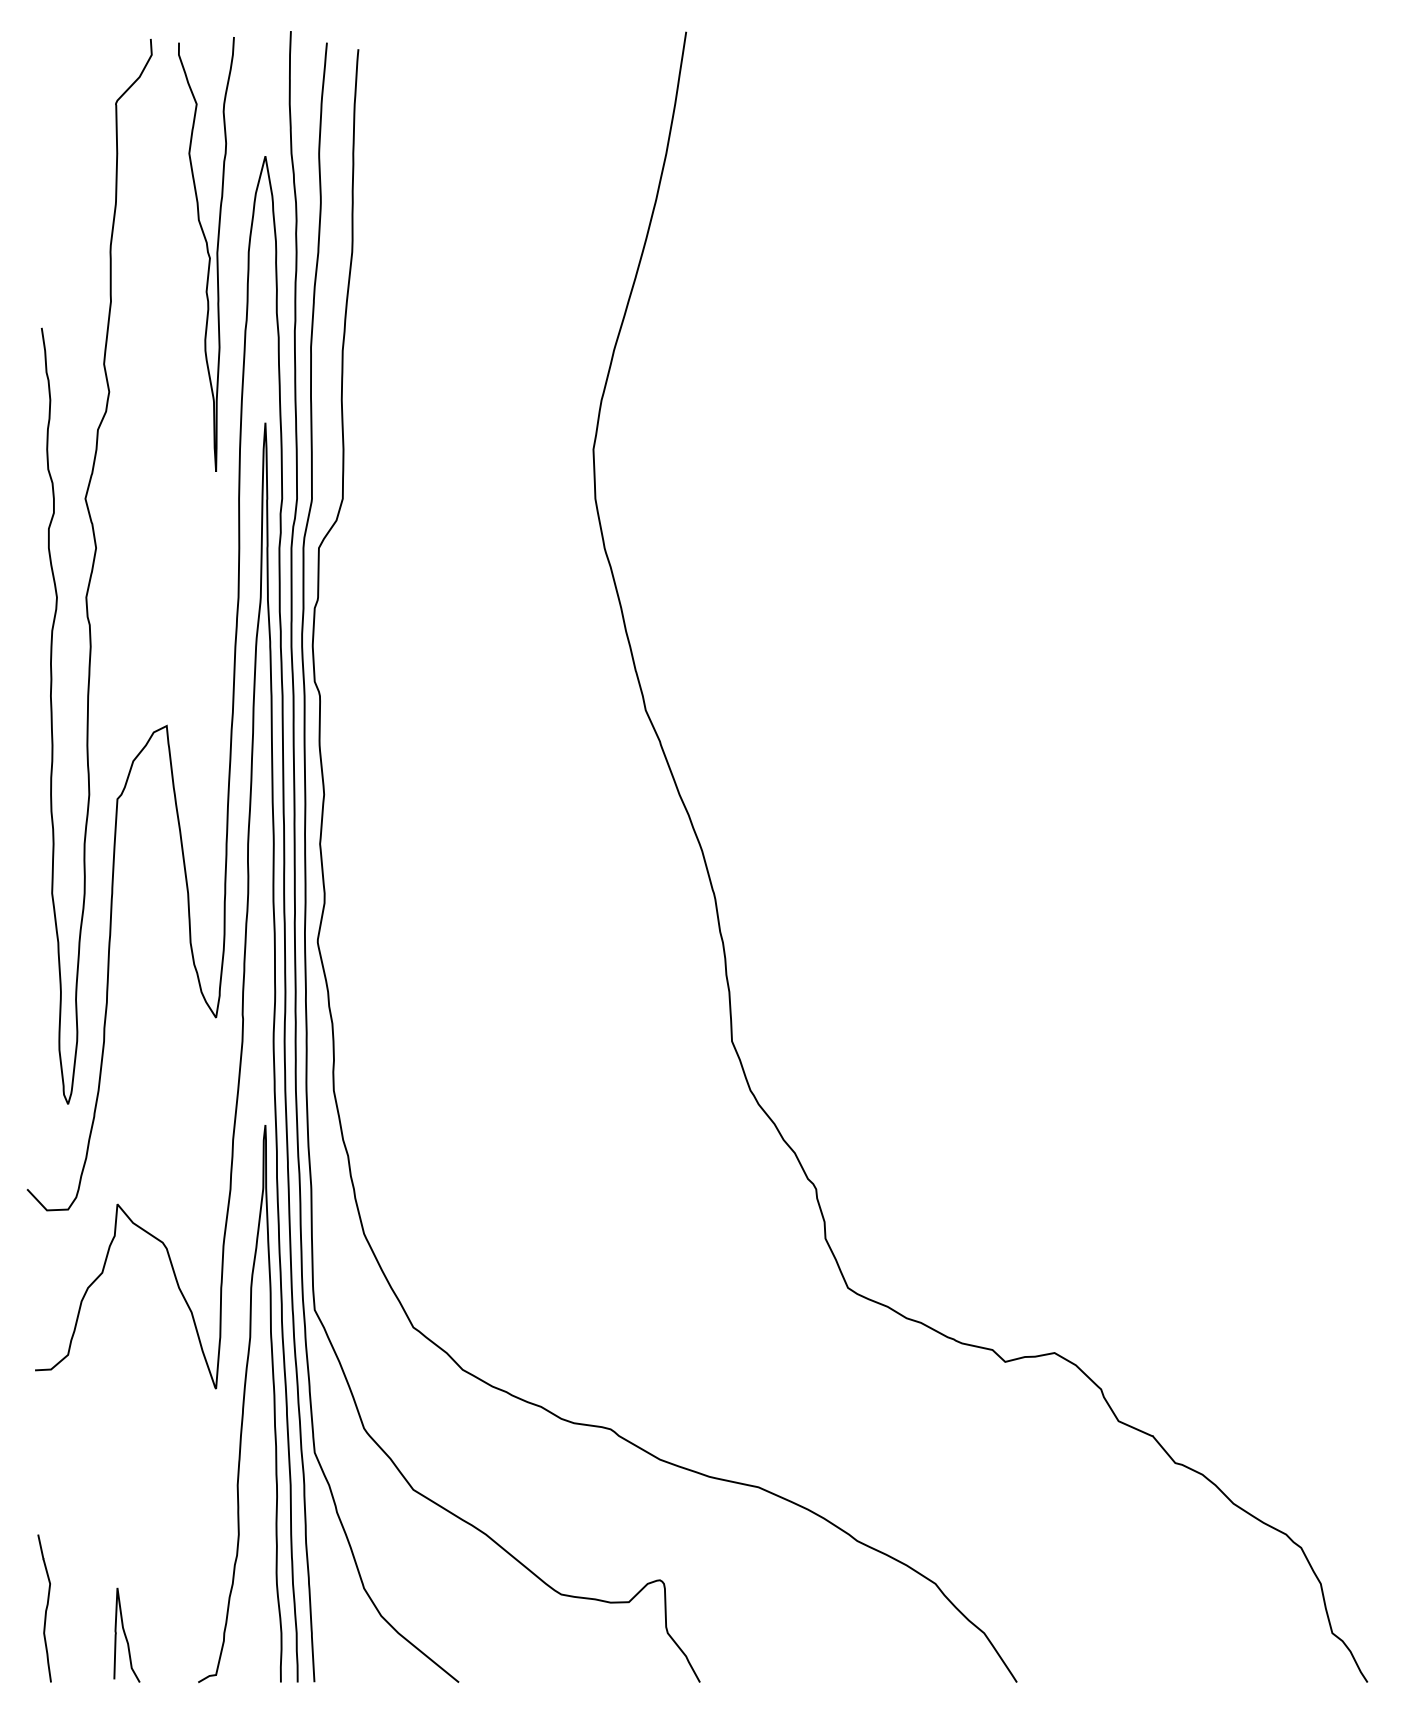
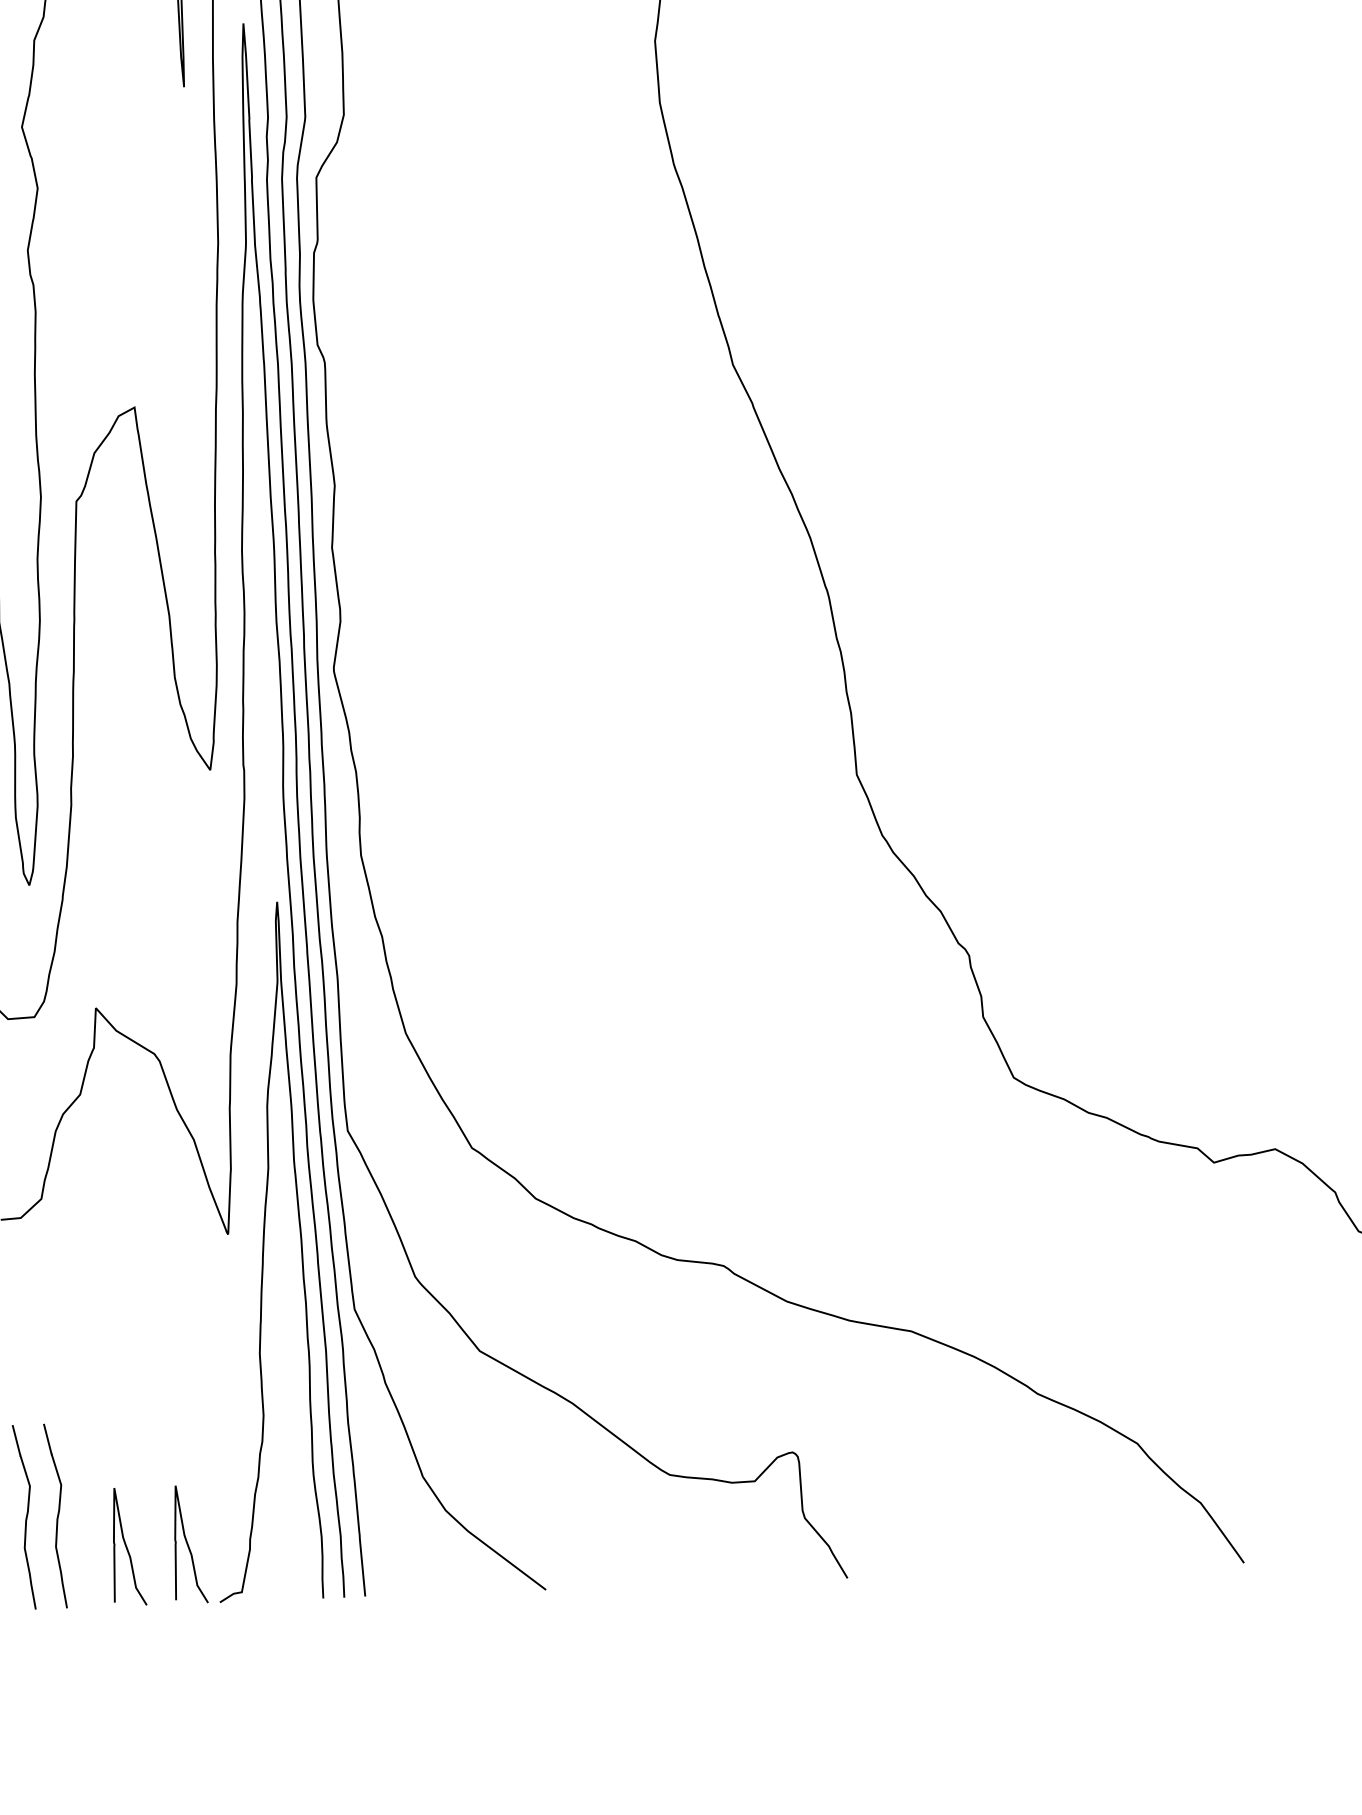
curve: (70, 1608) -> (56, 1516), added
curve: (174, 1634) -> (187, 1543), added

